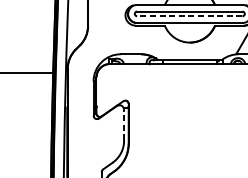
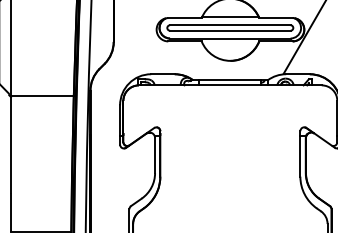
line: (189, 16) -> (229, 30), dashed -> solid
line: (124, 125) -> (155, 155), dashed -> solid

